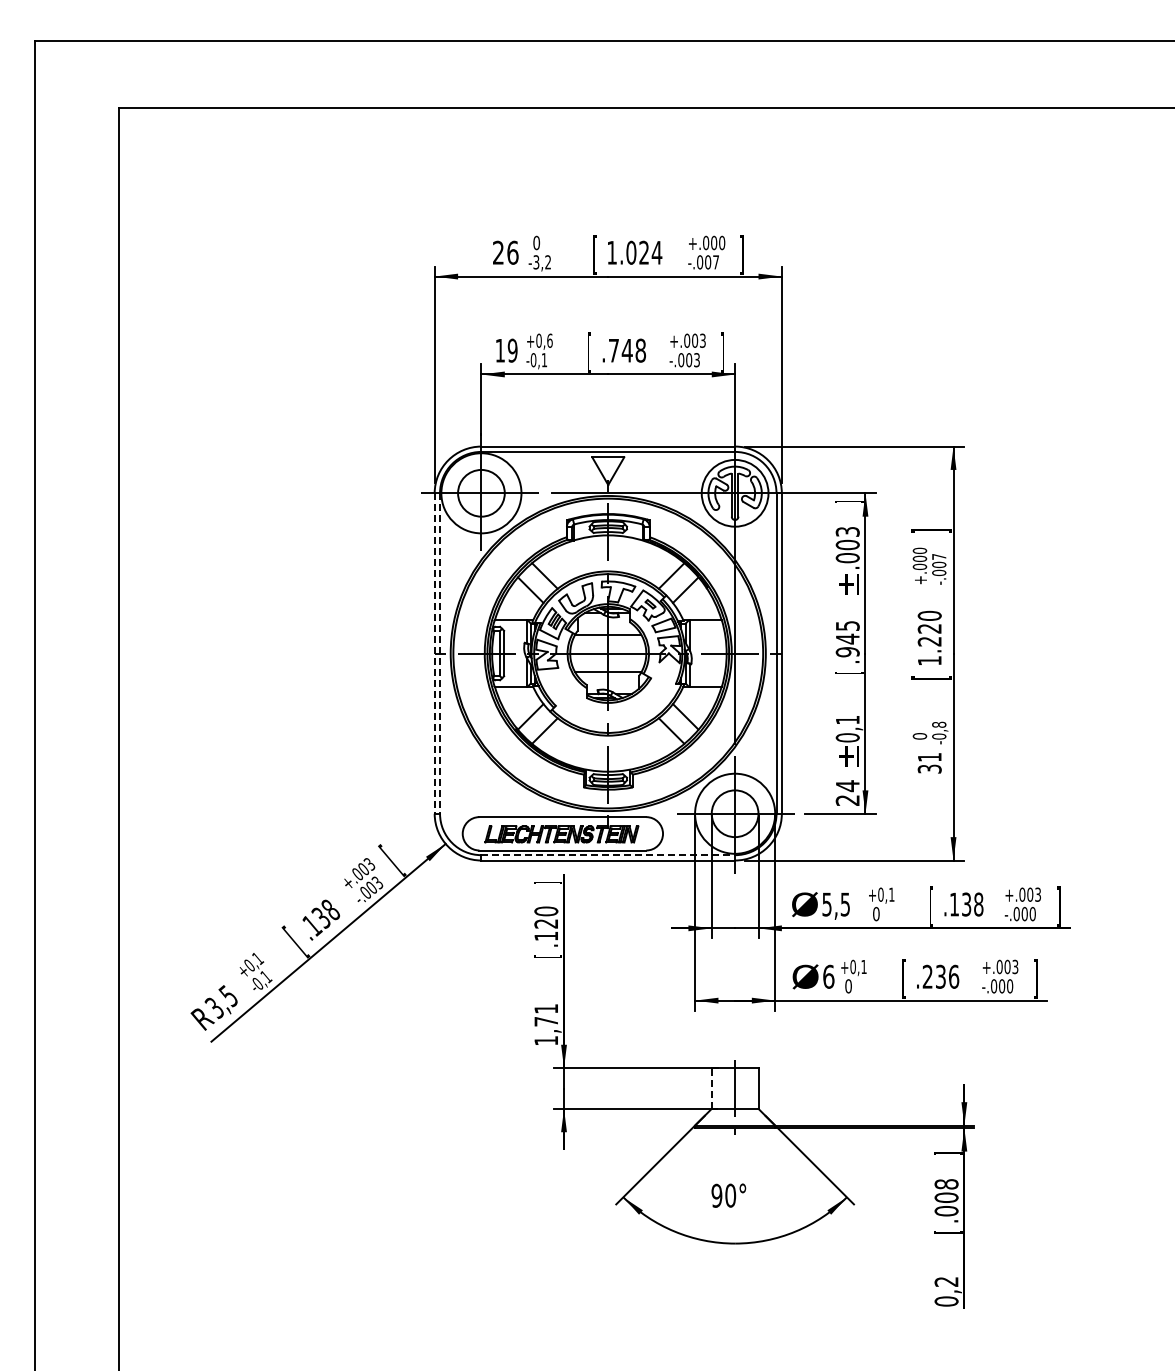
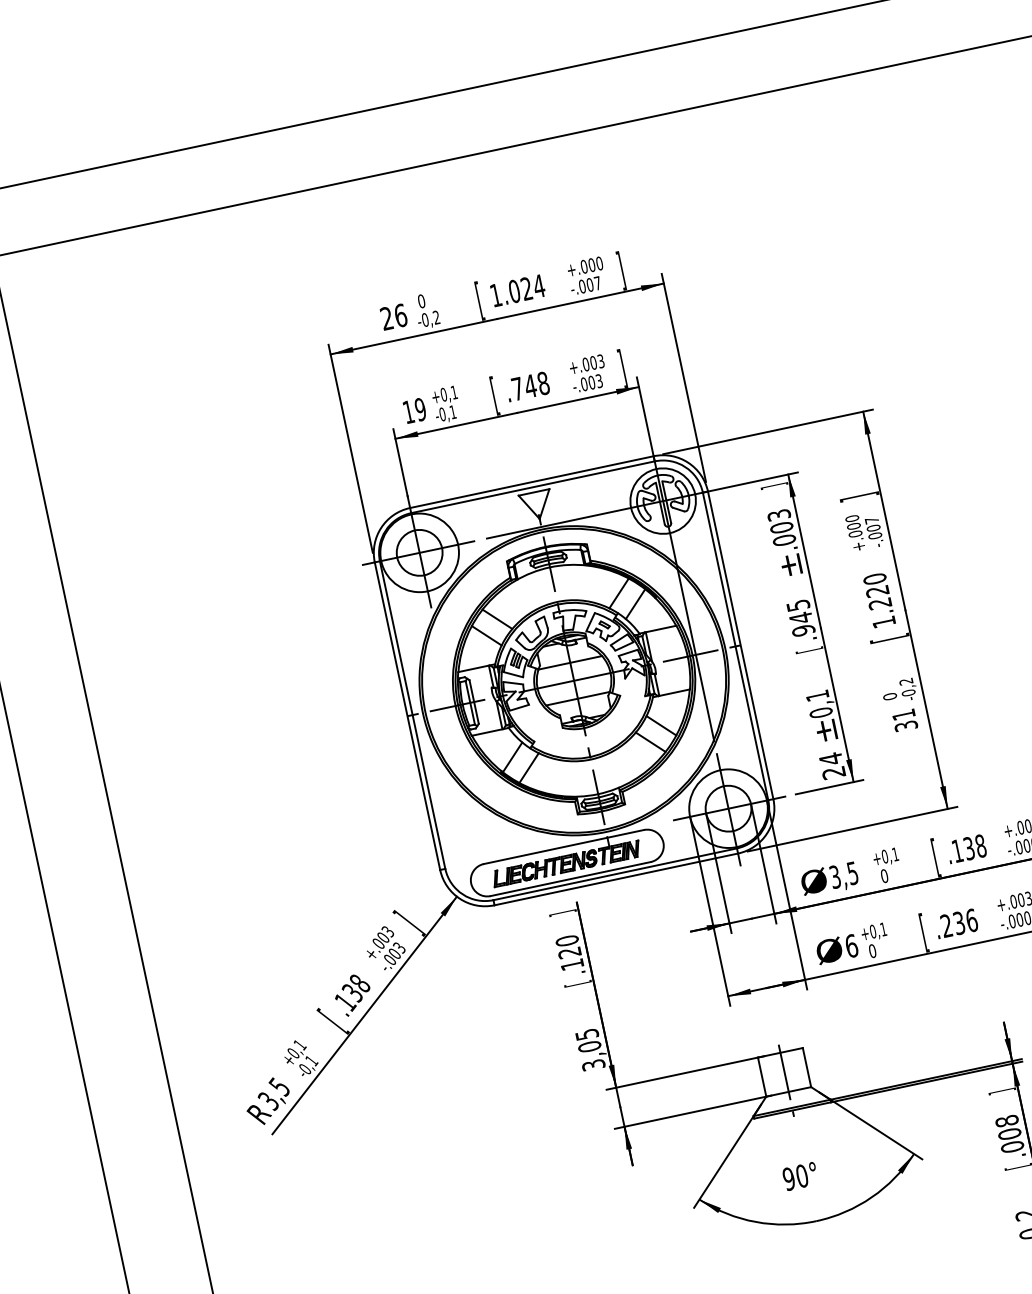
text: (536, 262) -> (425, 320), -3,2 -> -0,2
text: (549, 340) -> (453, 392), +0,6 -> +0,1
line: (434, 654) -> (407, 717), dashed -> solid
line: (440, 654) -> (413, 715), dashed -> solid
text: (939, 724) -> (906, 681), -0,8 -> -0,2
line: (608, 855) -> (615, 874), dashed -> solid
text: (392, 860) -> (409, 923), [ -> ]
text: (827, 903) -> (835, 875), 5,5 -> 3,5
text: (546, 1024) -> (590, 1049), 1,71 -> 3,05
line: (711, 1088) -> (761, 1077), dashed -> solid

